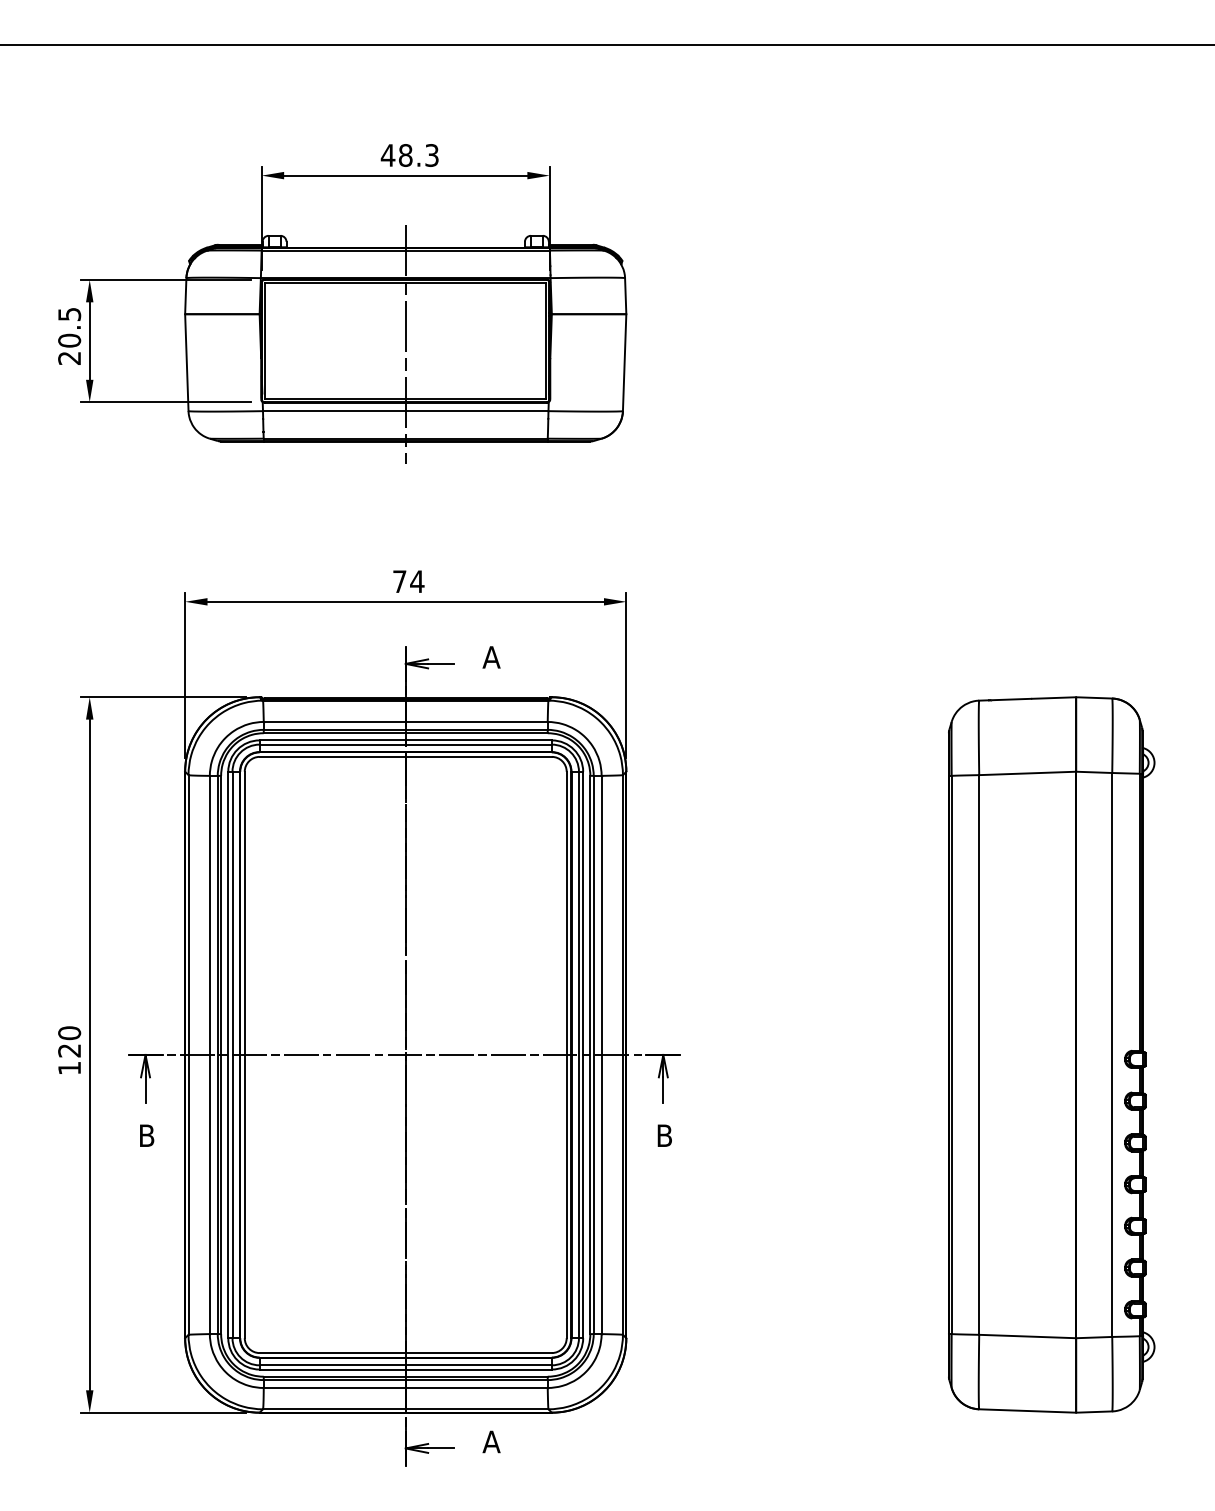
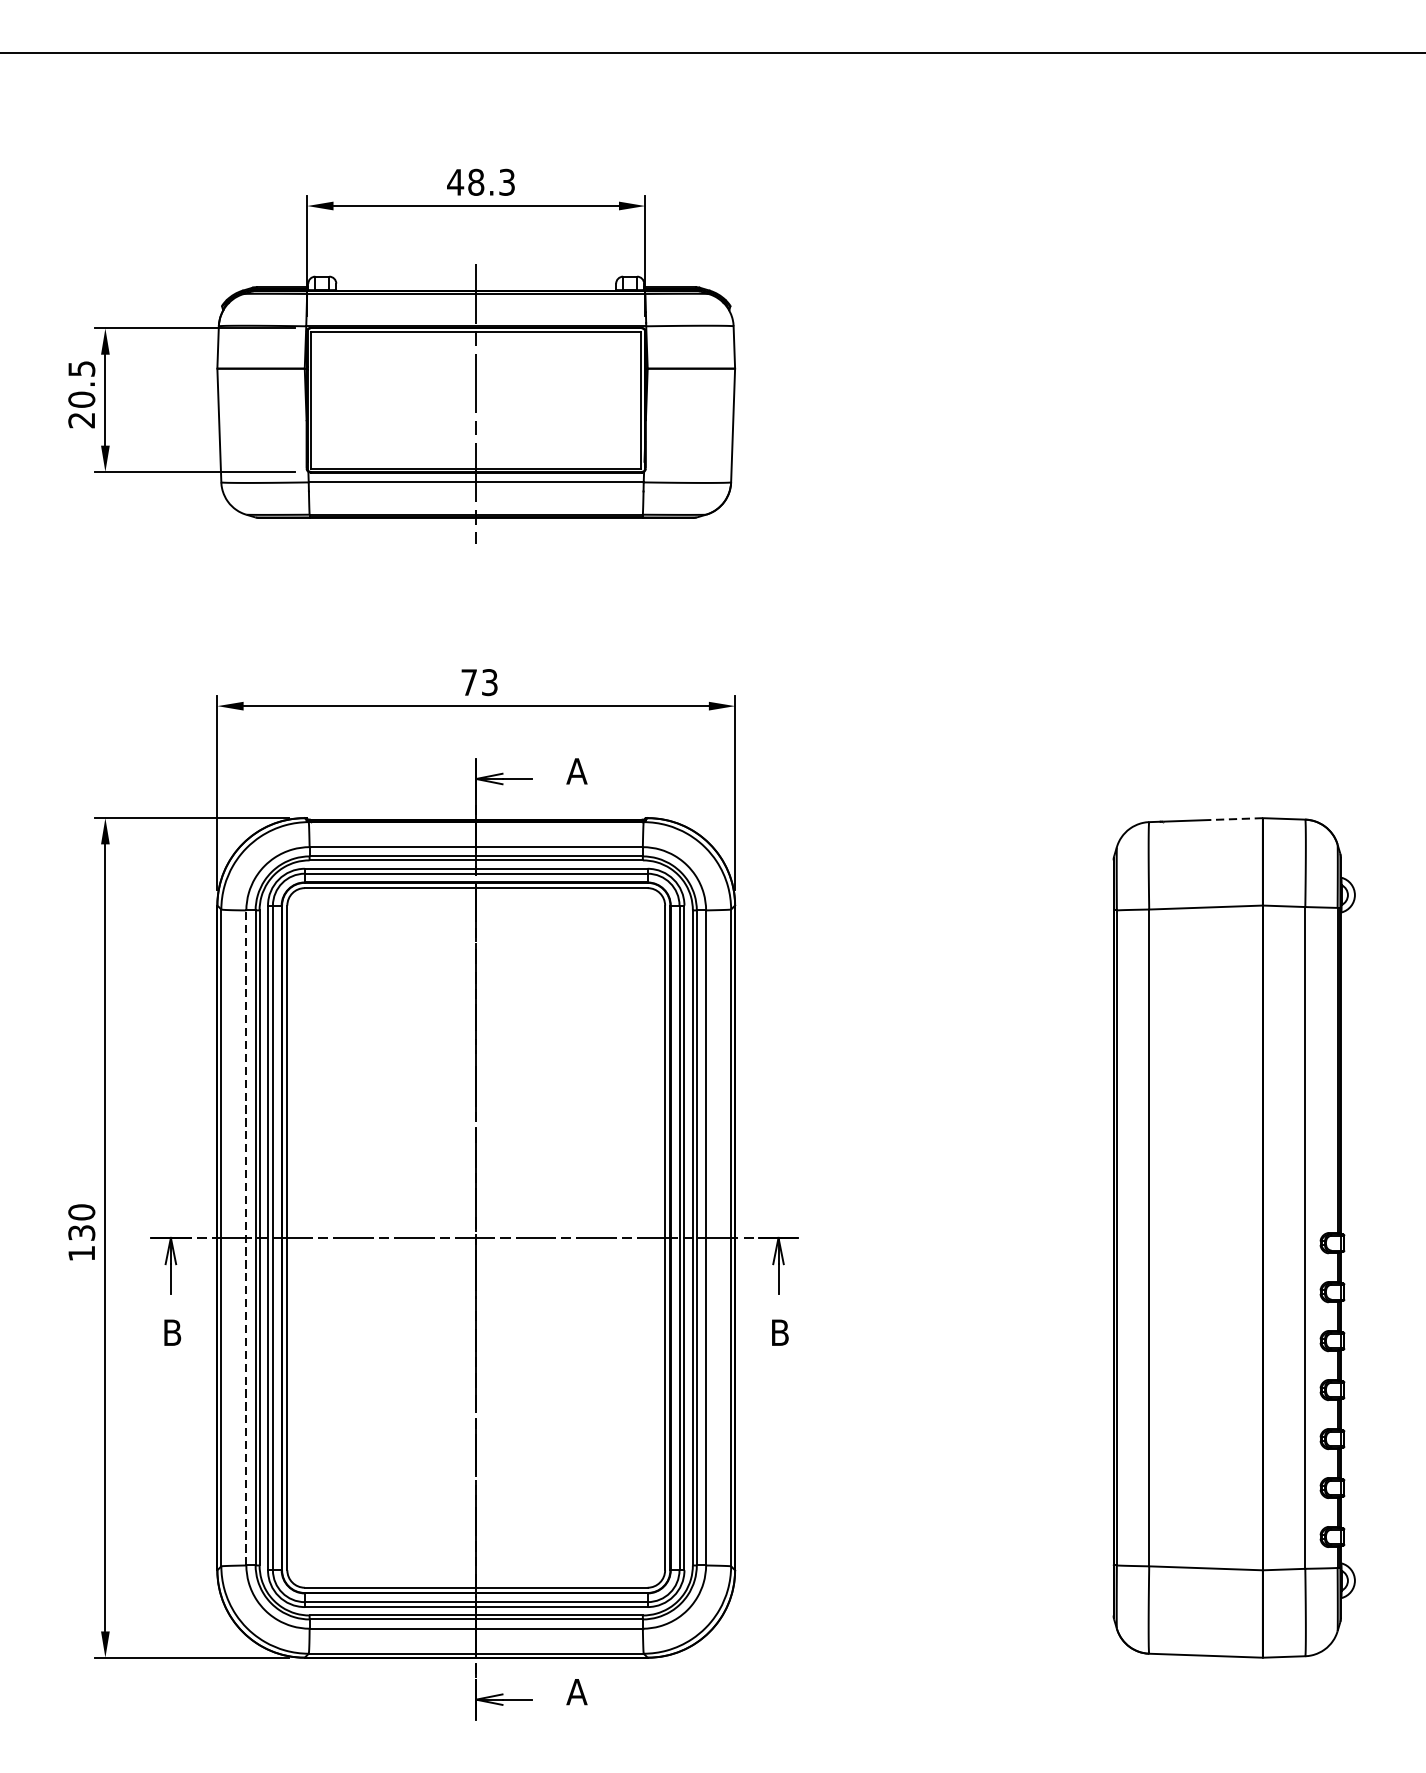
text: (417, 581) -> (490, 682), 74 -> 73
line: (1054, 698) -> (1237, 819), solid -> dashed
text: (69, 1050) -> (81, 1232), 120 -> 130
line: (209, 1054) -> (245, 1237), solid -> dashed

